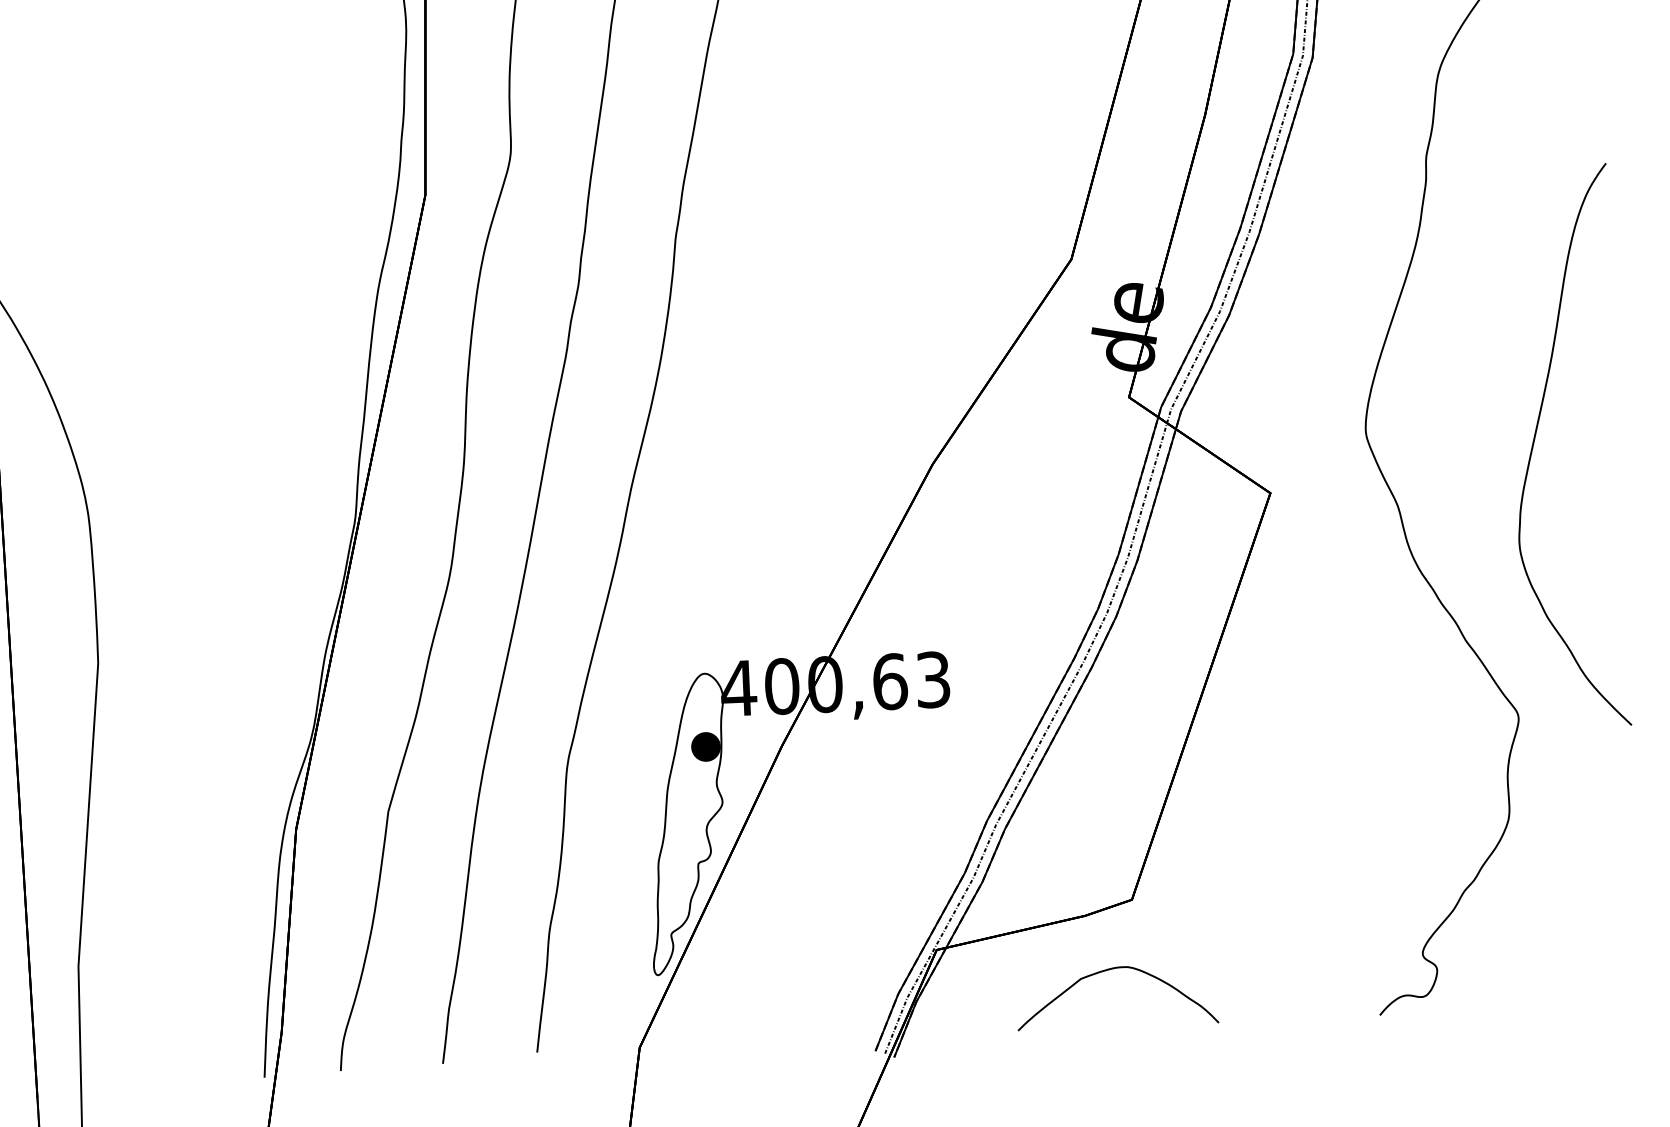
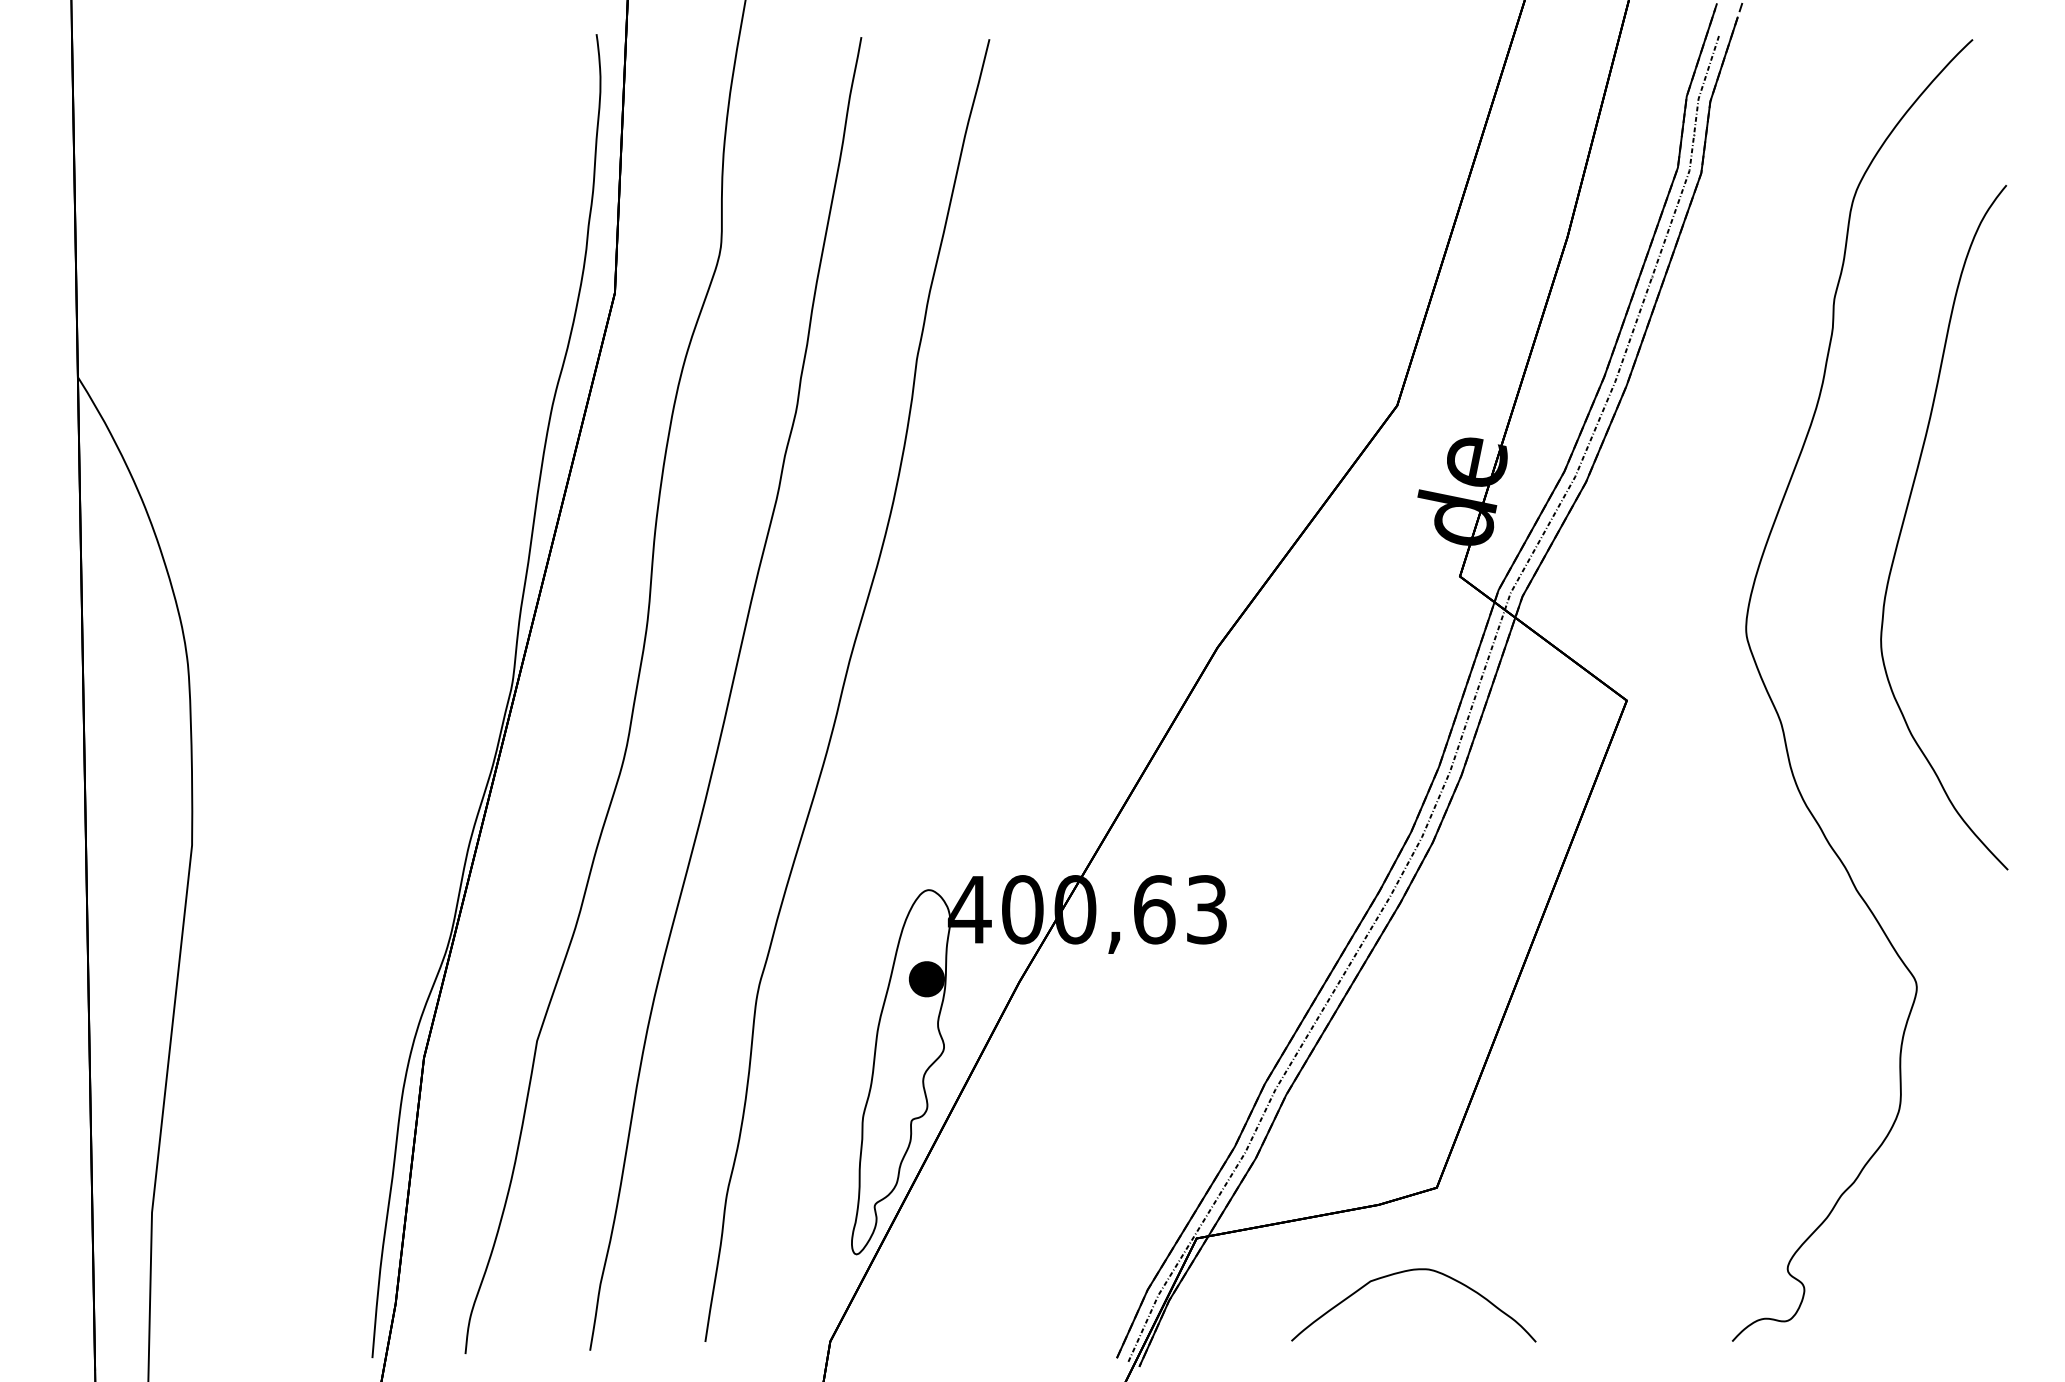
curve: (1535, 440) -> (1905, 518), moved

